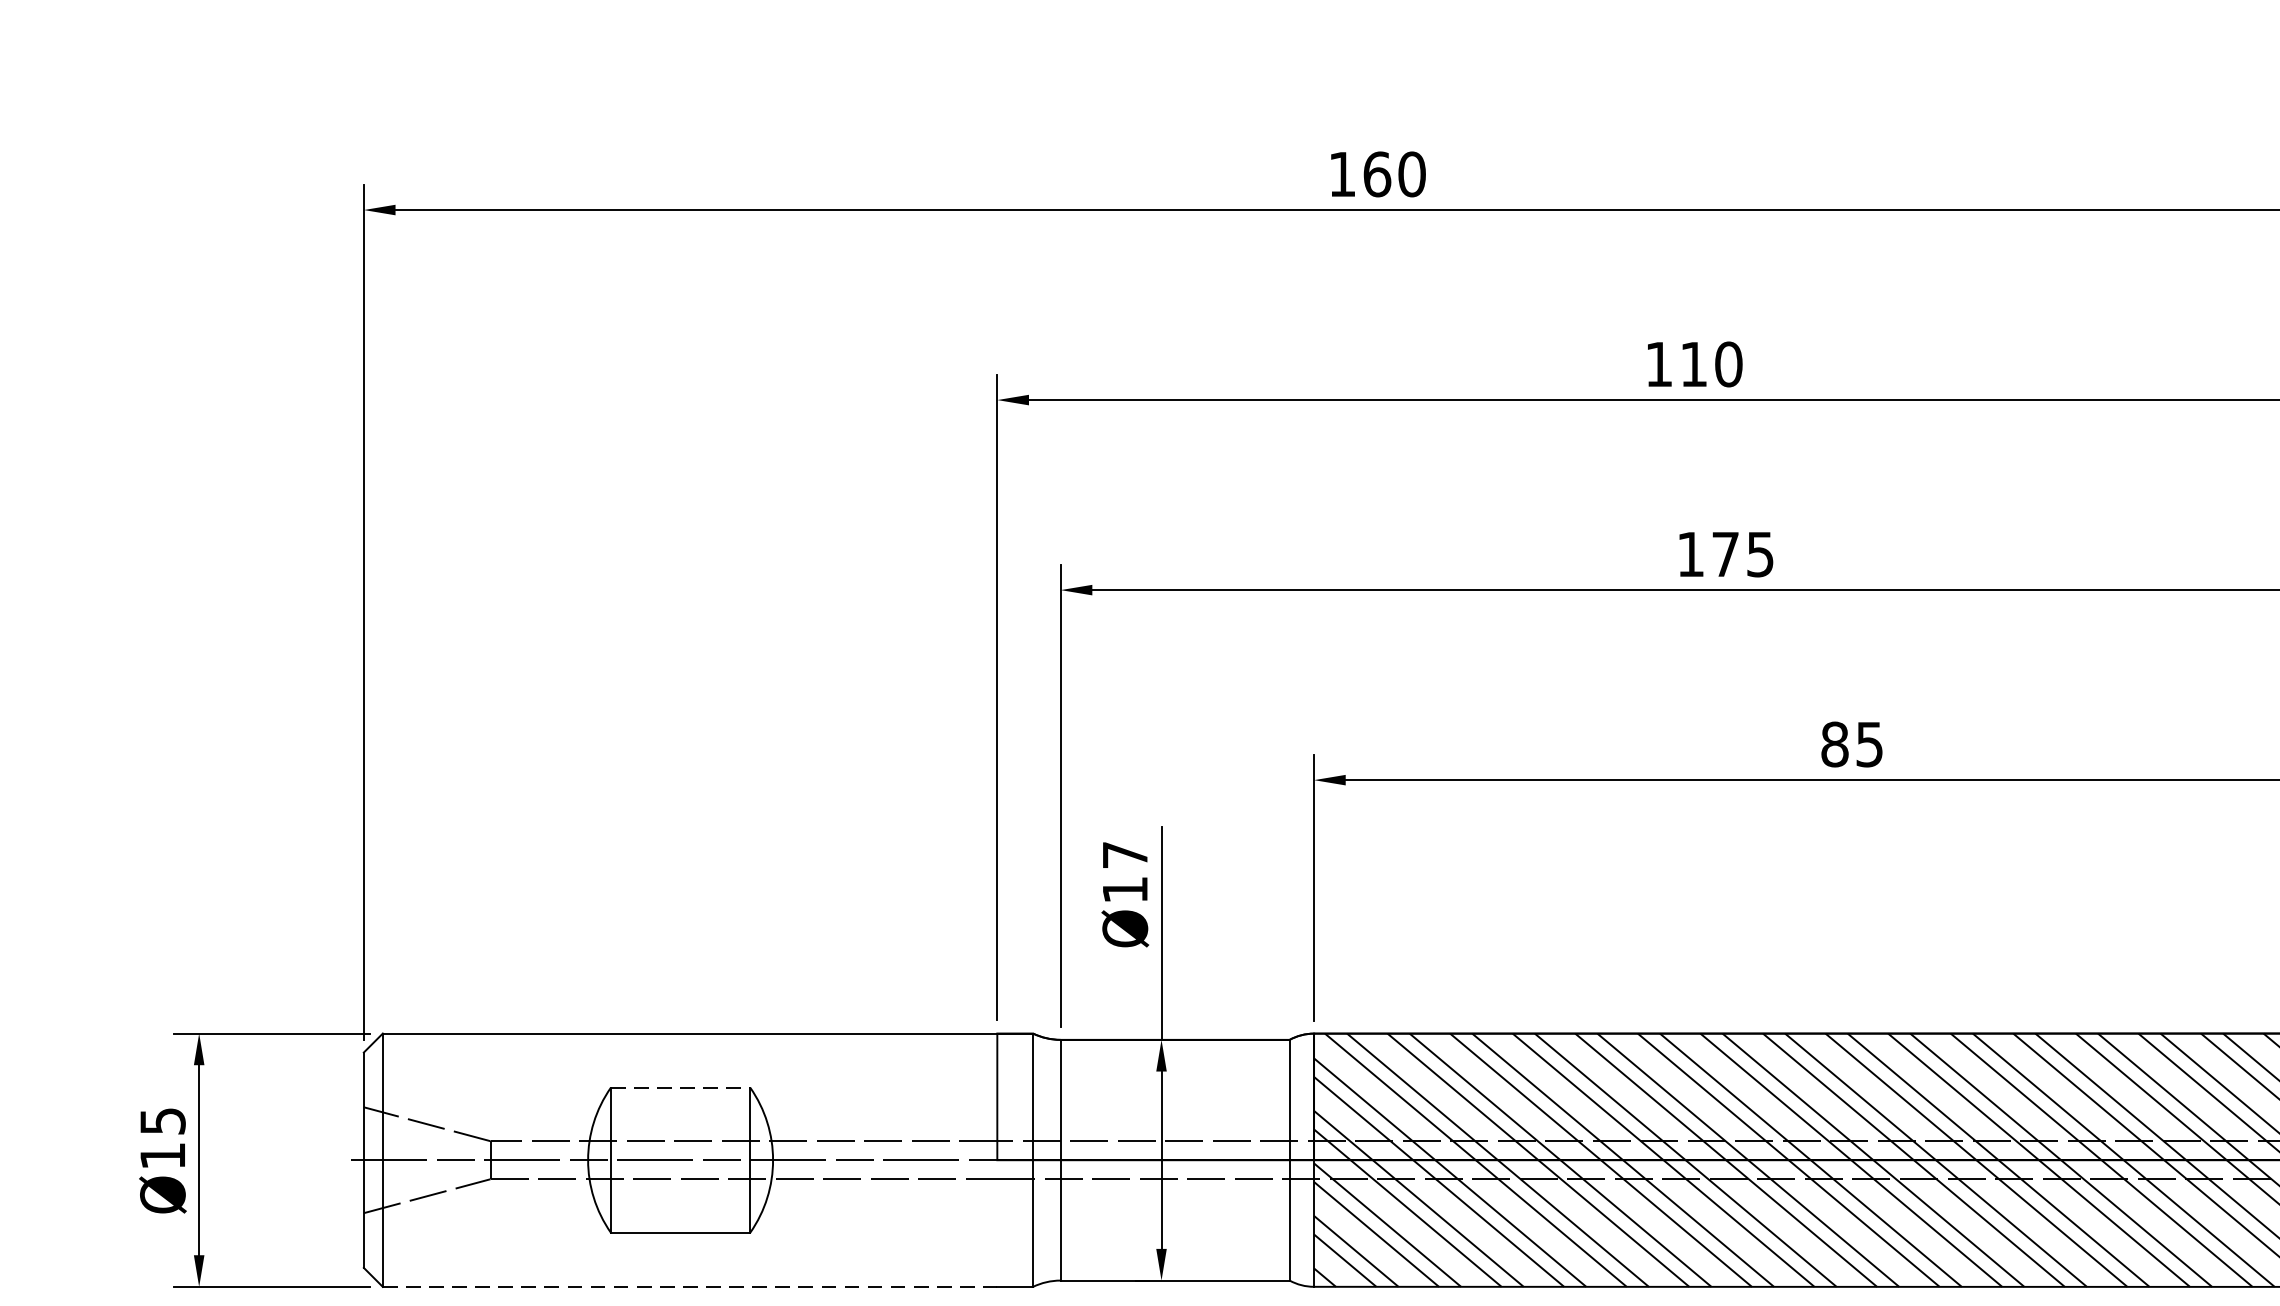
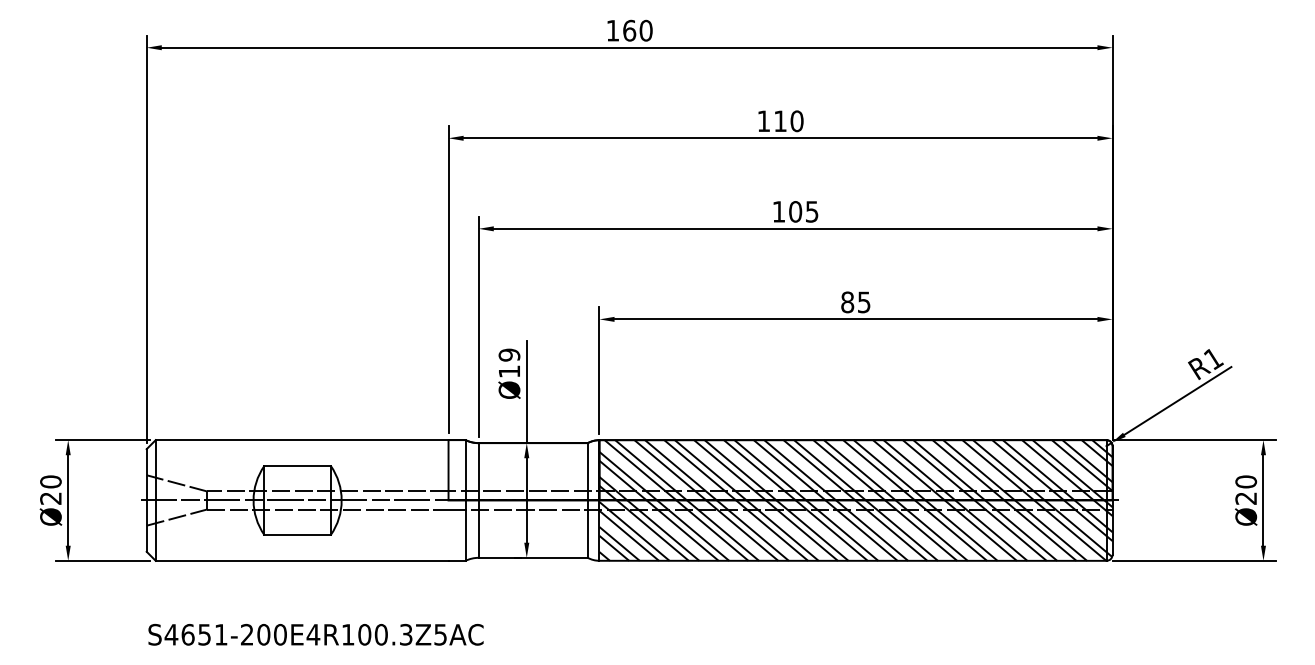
text: (1725, 553) -> (795, 211), 175 -> 105
text: (1125, 853) -> (509, 354), Ø17 -> Ø19
line: (682, 1086) -> (298, 465), dashed -> solid
text: (161, 1137) -> (50, 489), Ø15 -> Ø20
line: (690, 1286) -> (302, 560), dashed -> solid

